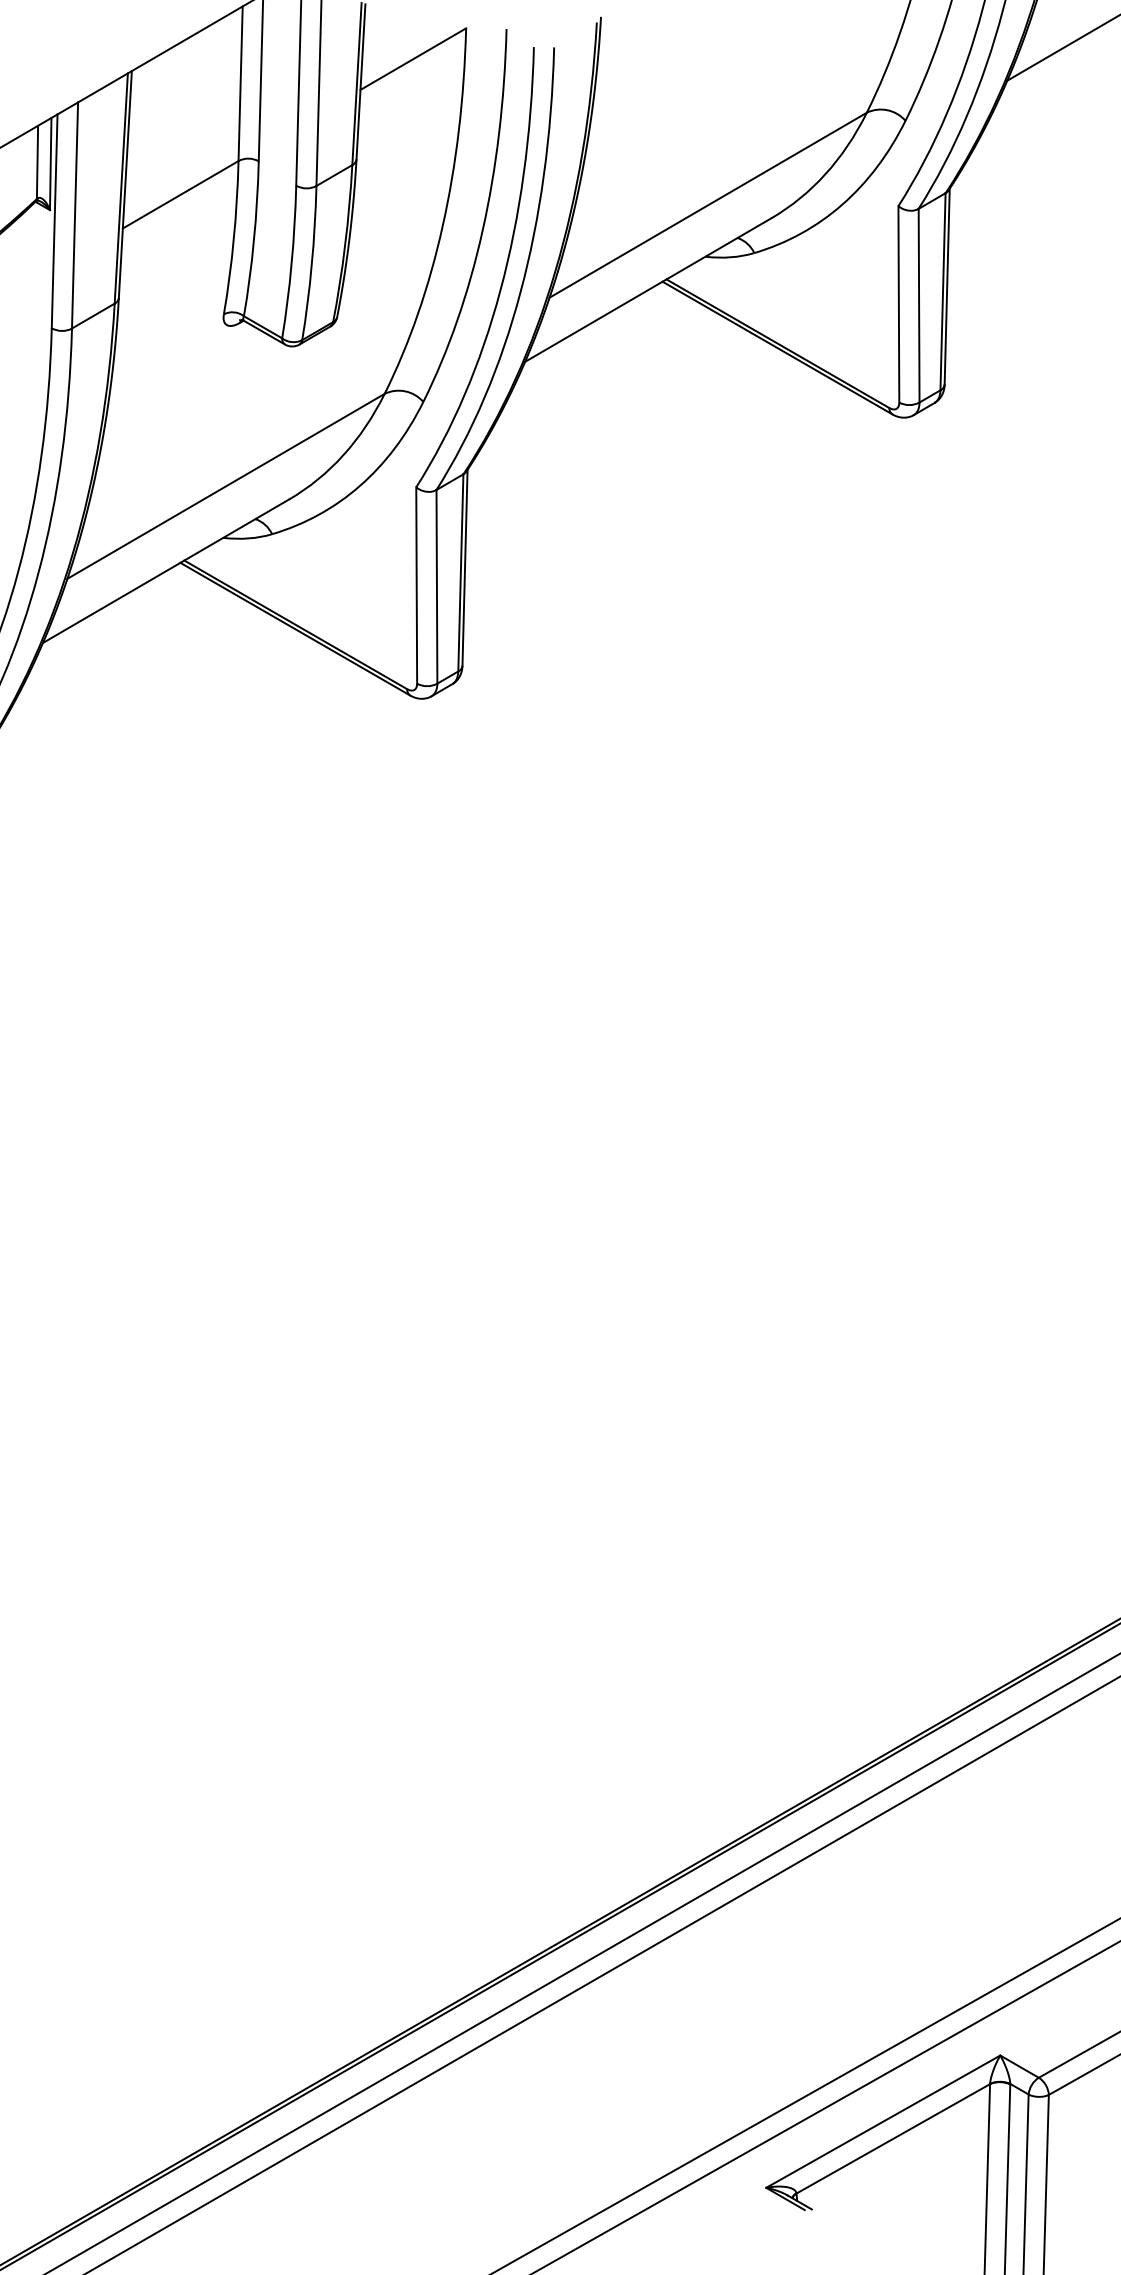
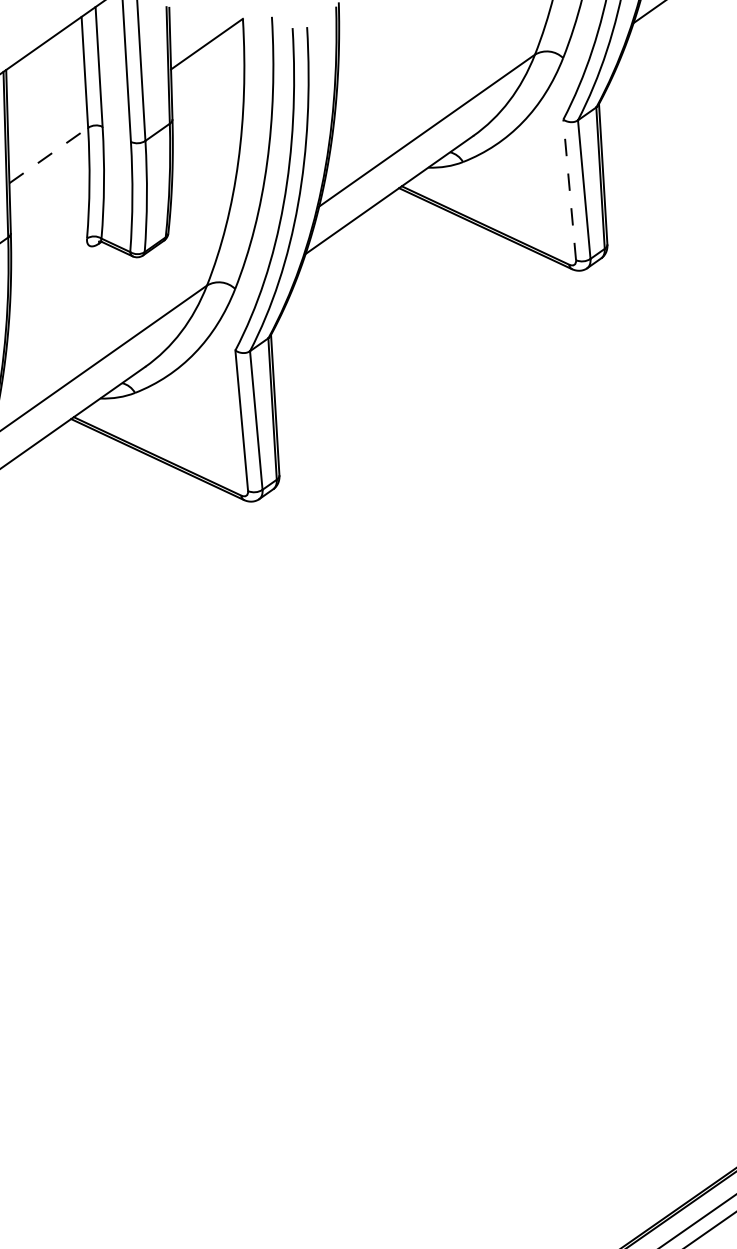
line: (180, 194) -> (48, 155), solid -> dashed
line: (898, 303) -> (569, 189), solid -> dashed

